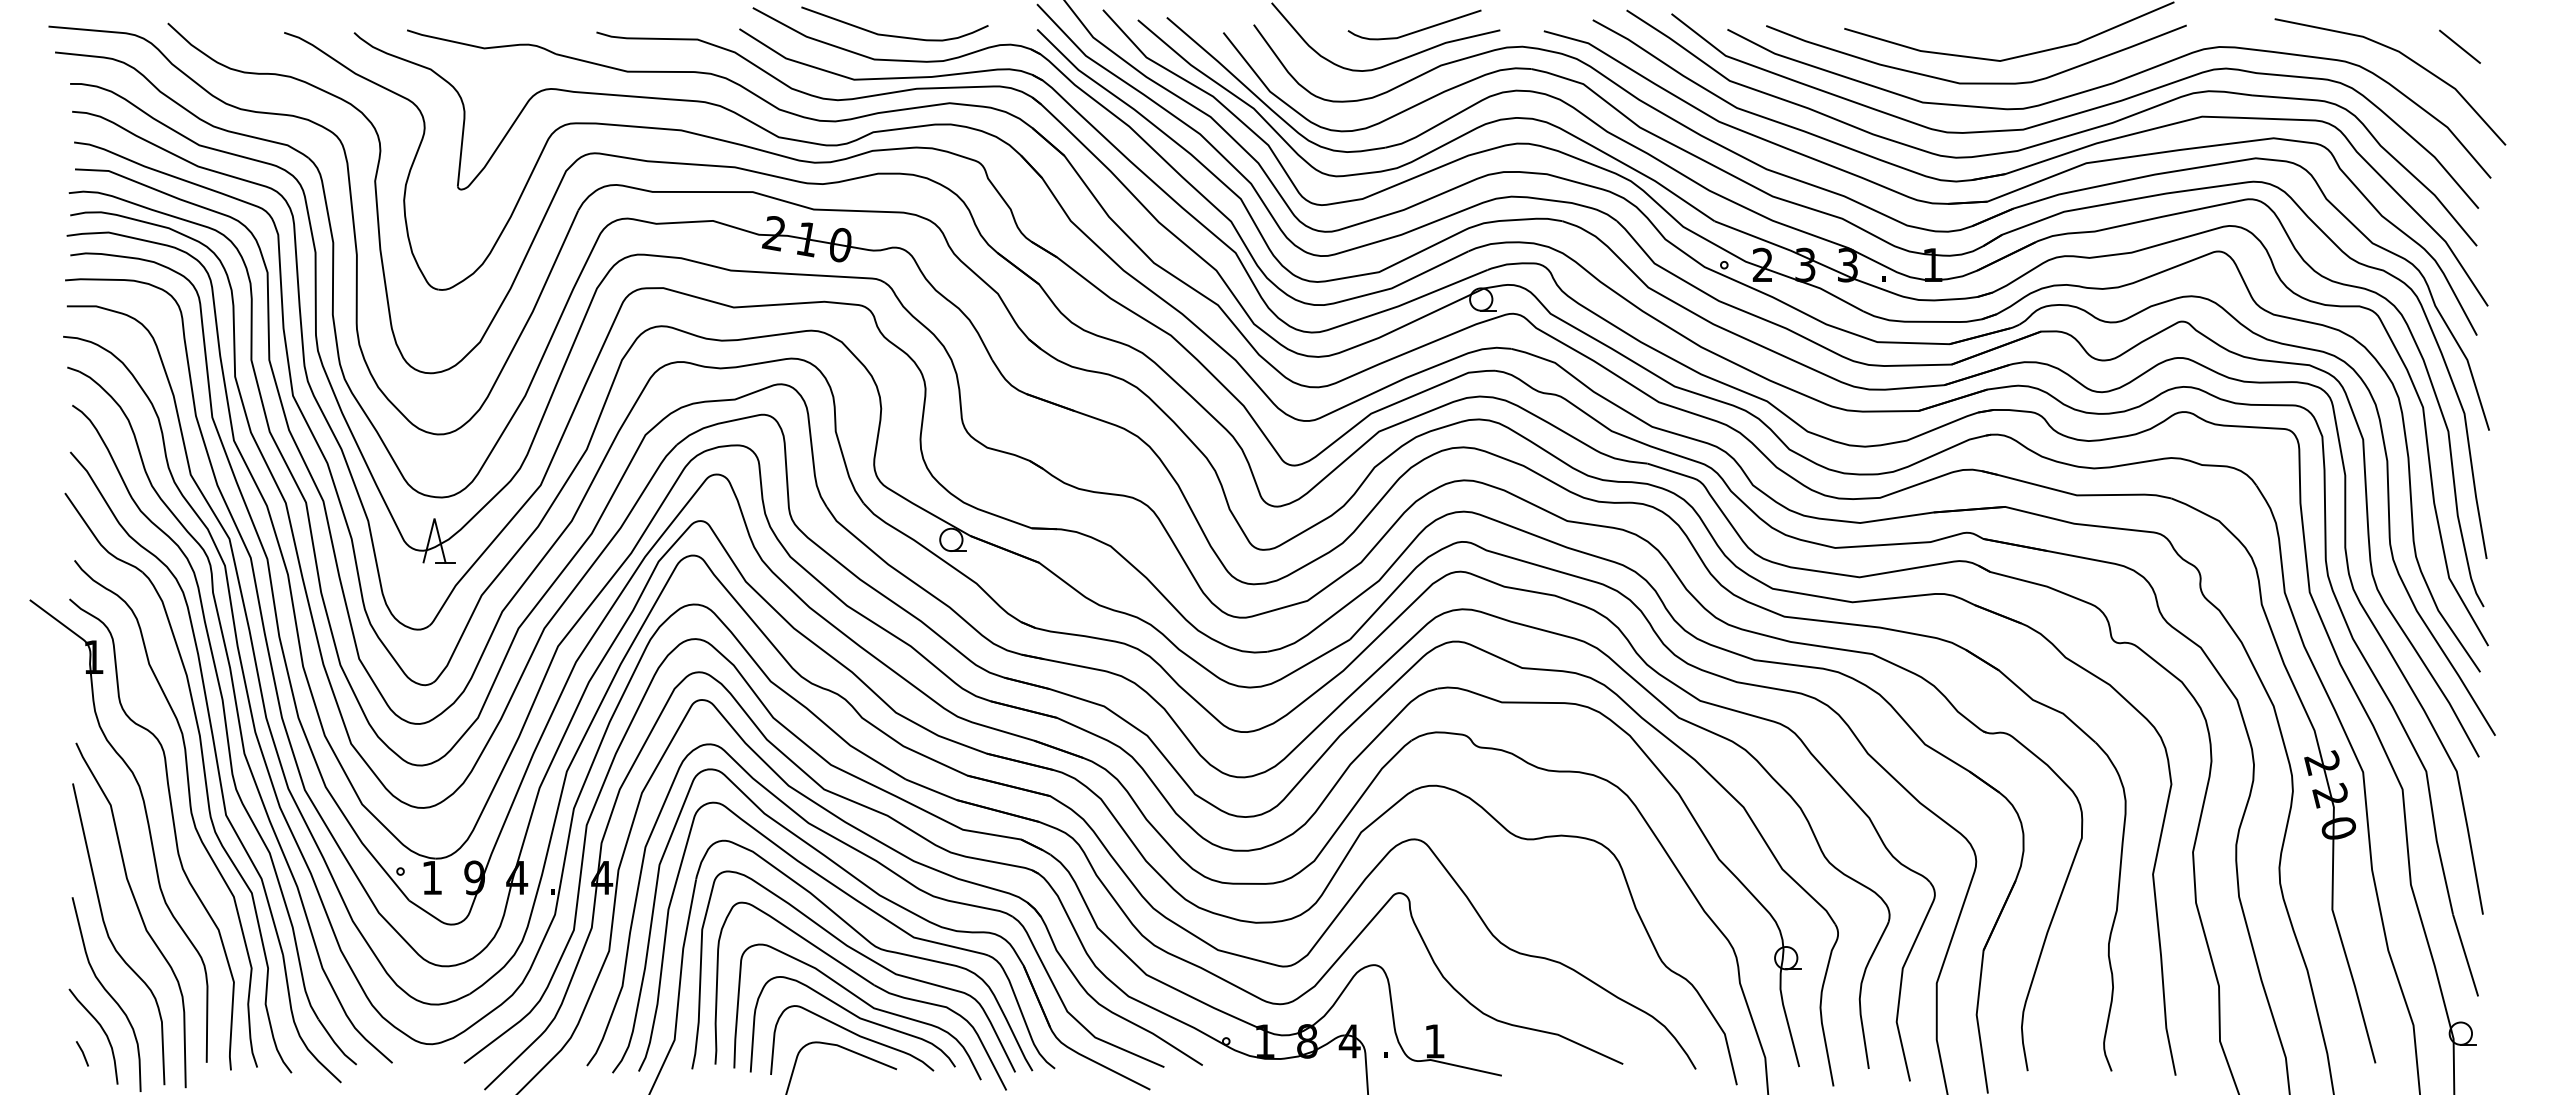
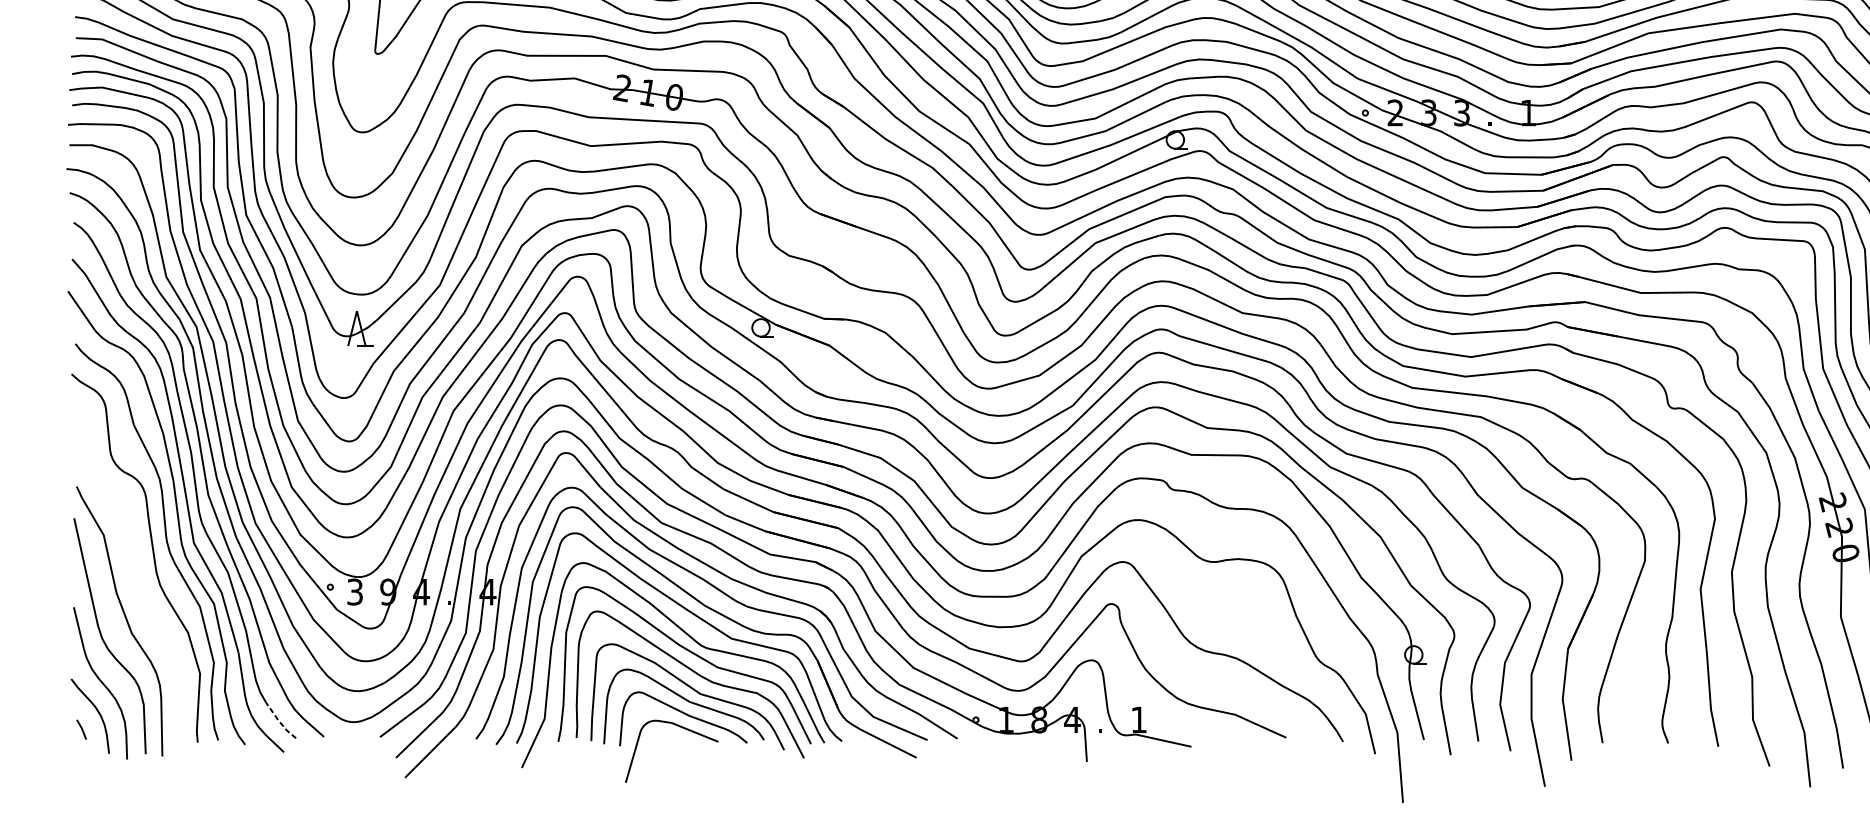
part: (147, 825) -> (132, 551), removed
text: (432, 877) -> (355, 591), 1 -> 3
line: (335, 1043) -> (279, 721), solid -> dashed

